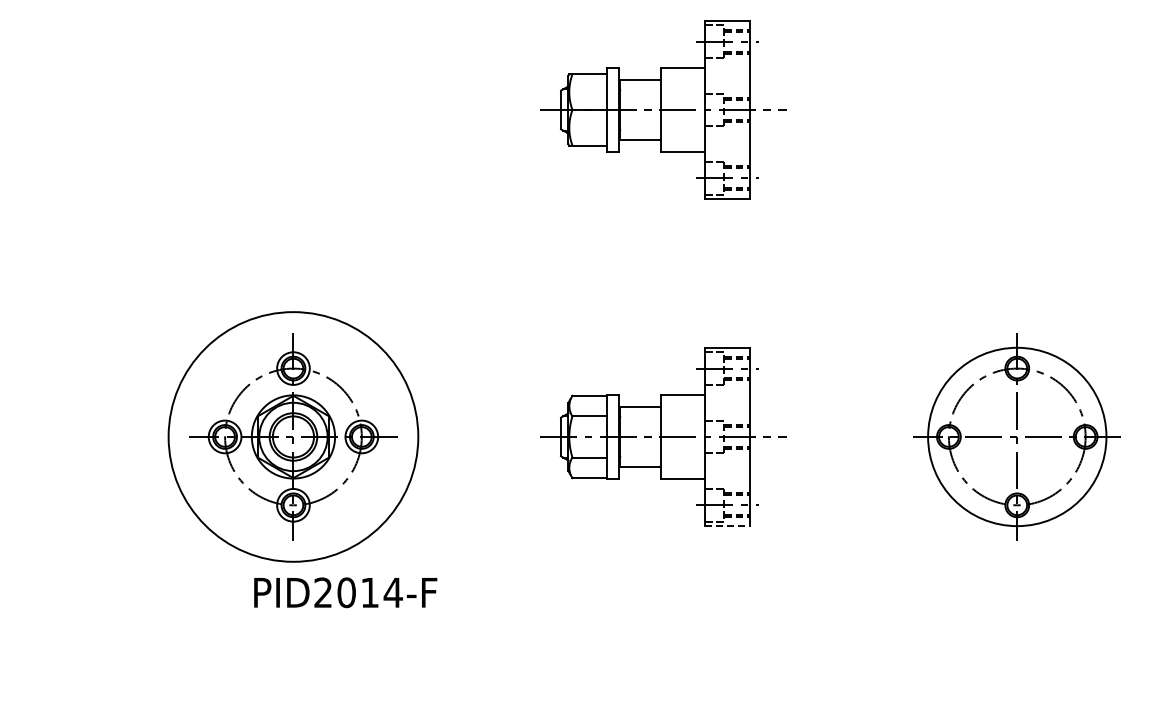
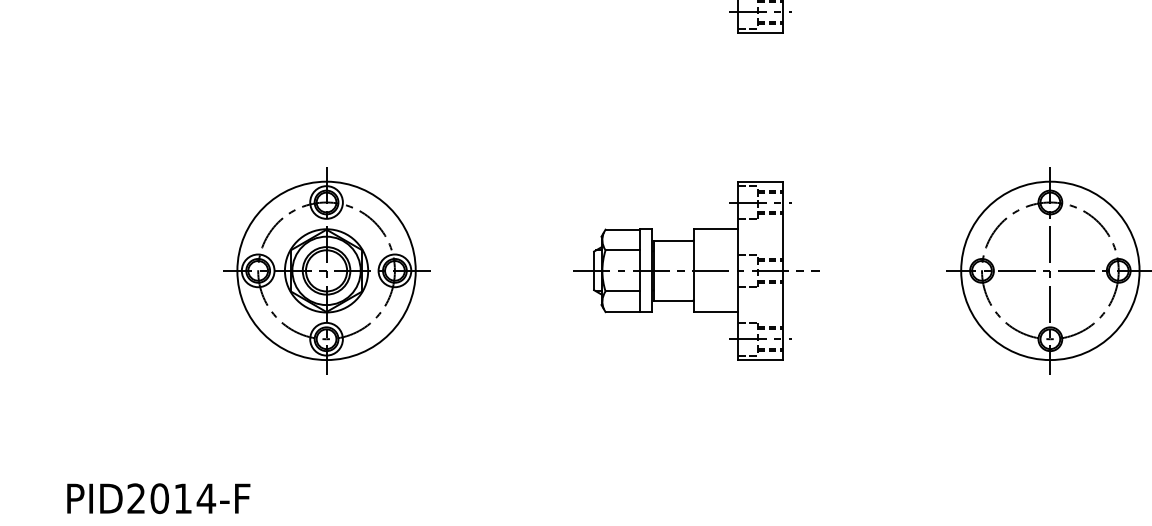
circle: (293, 436) -> (326, 270), size x0.71
line: (727, 526) -> (760, 360), dashed -> solid
text: (345, 592) -> (158, 498), moved

